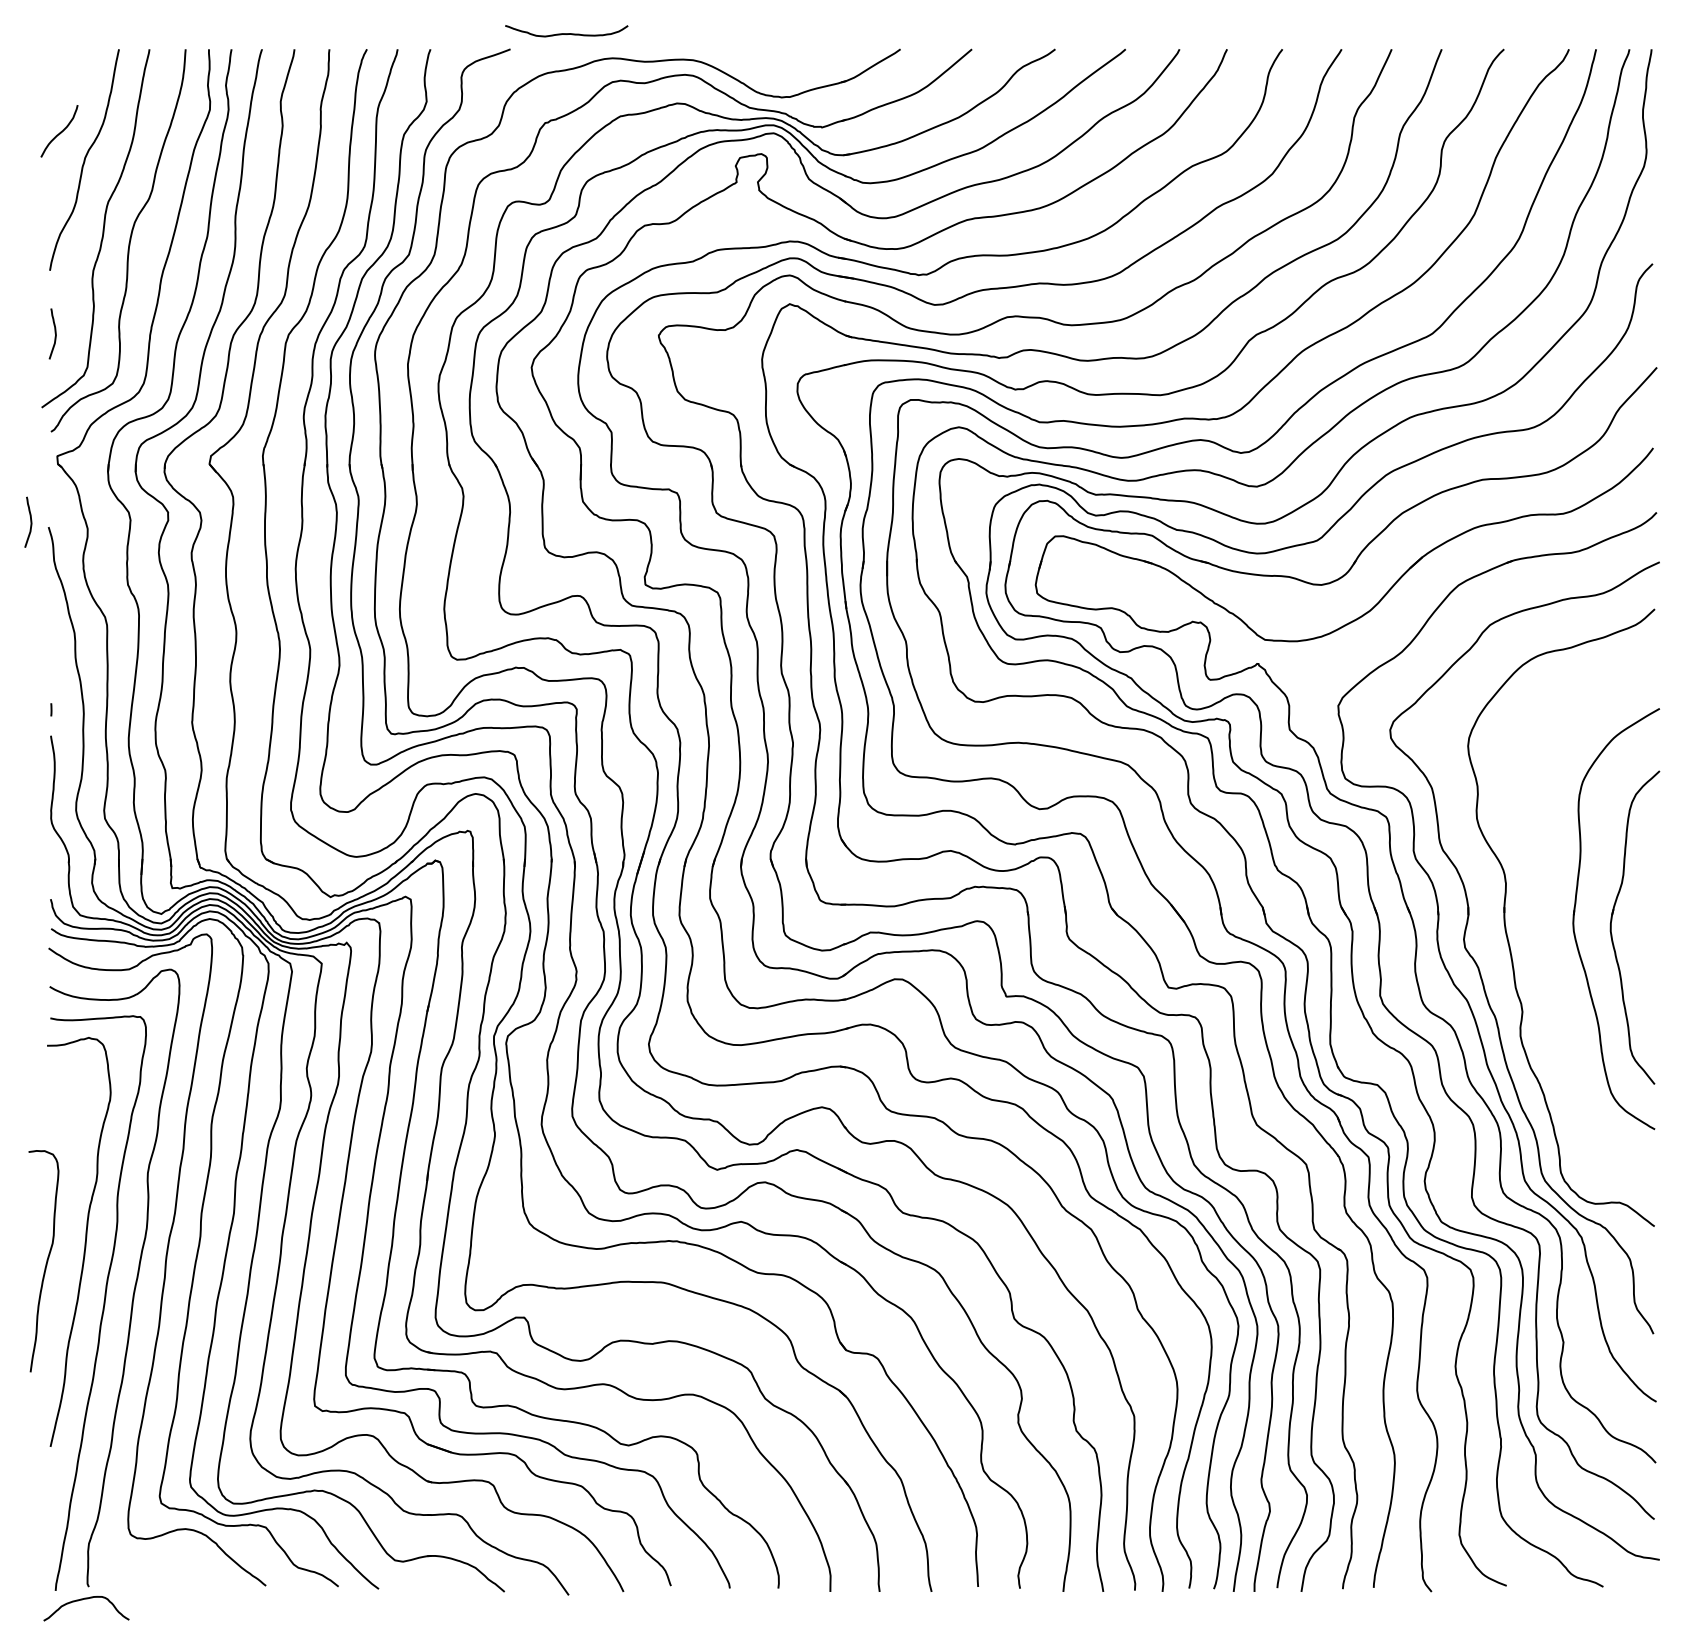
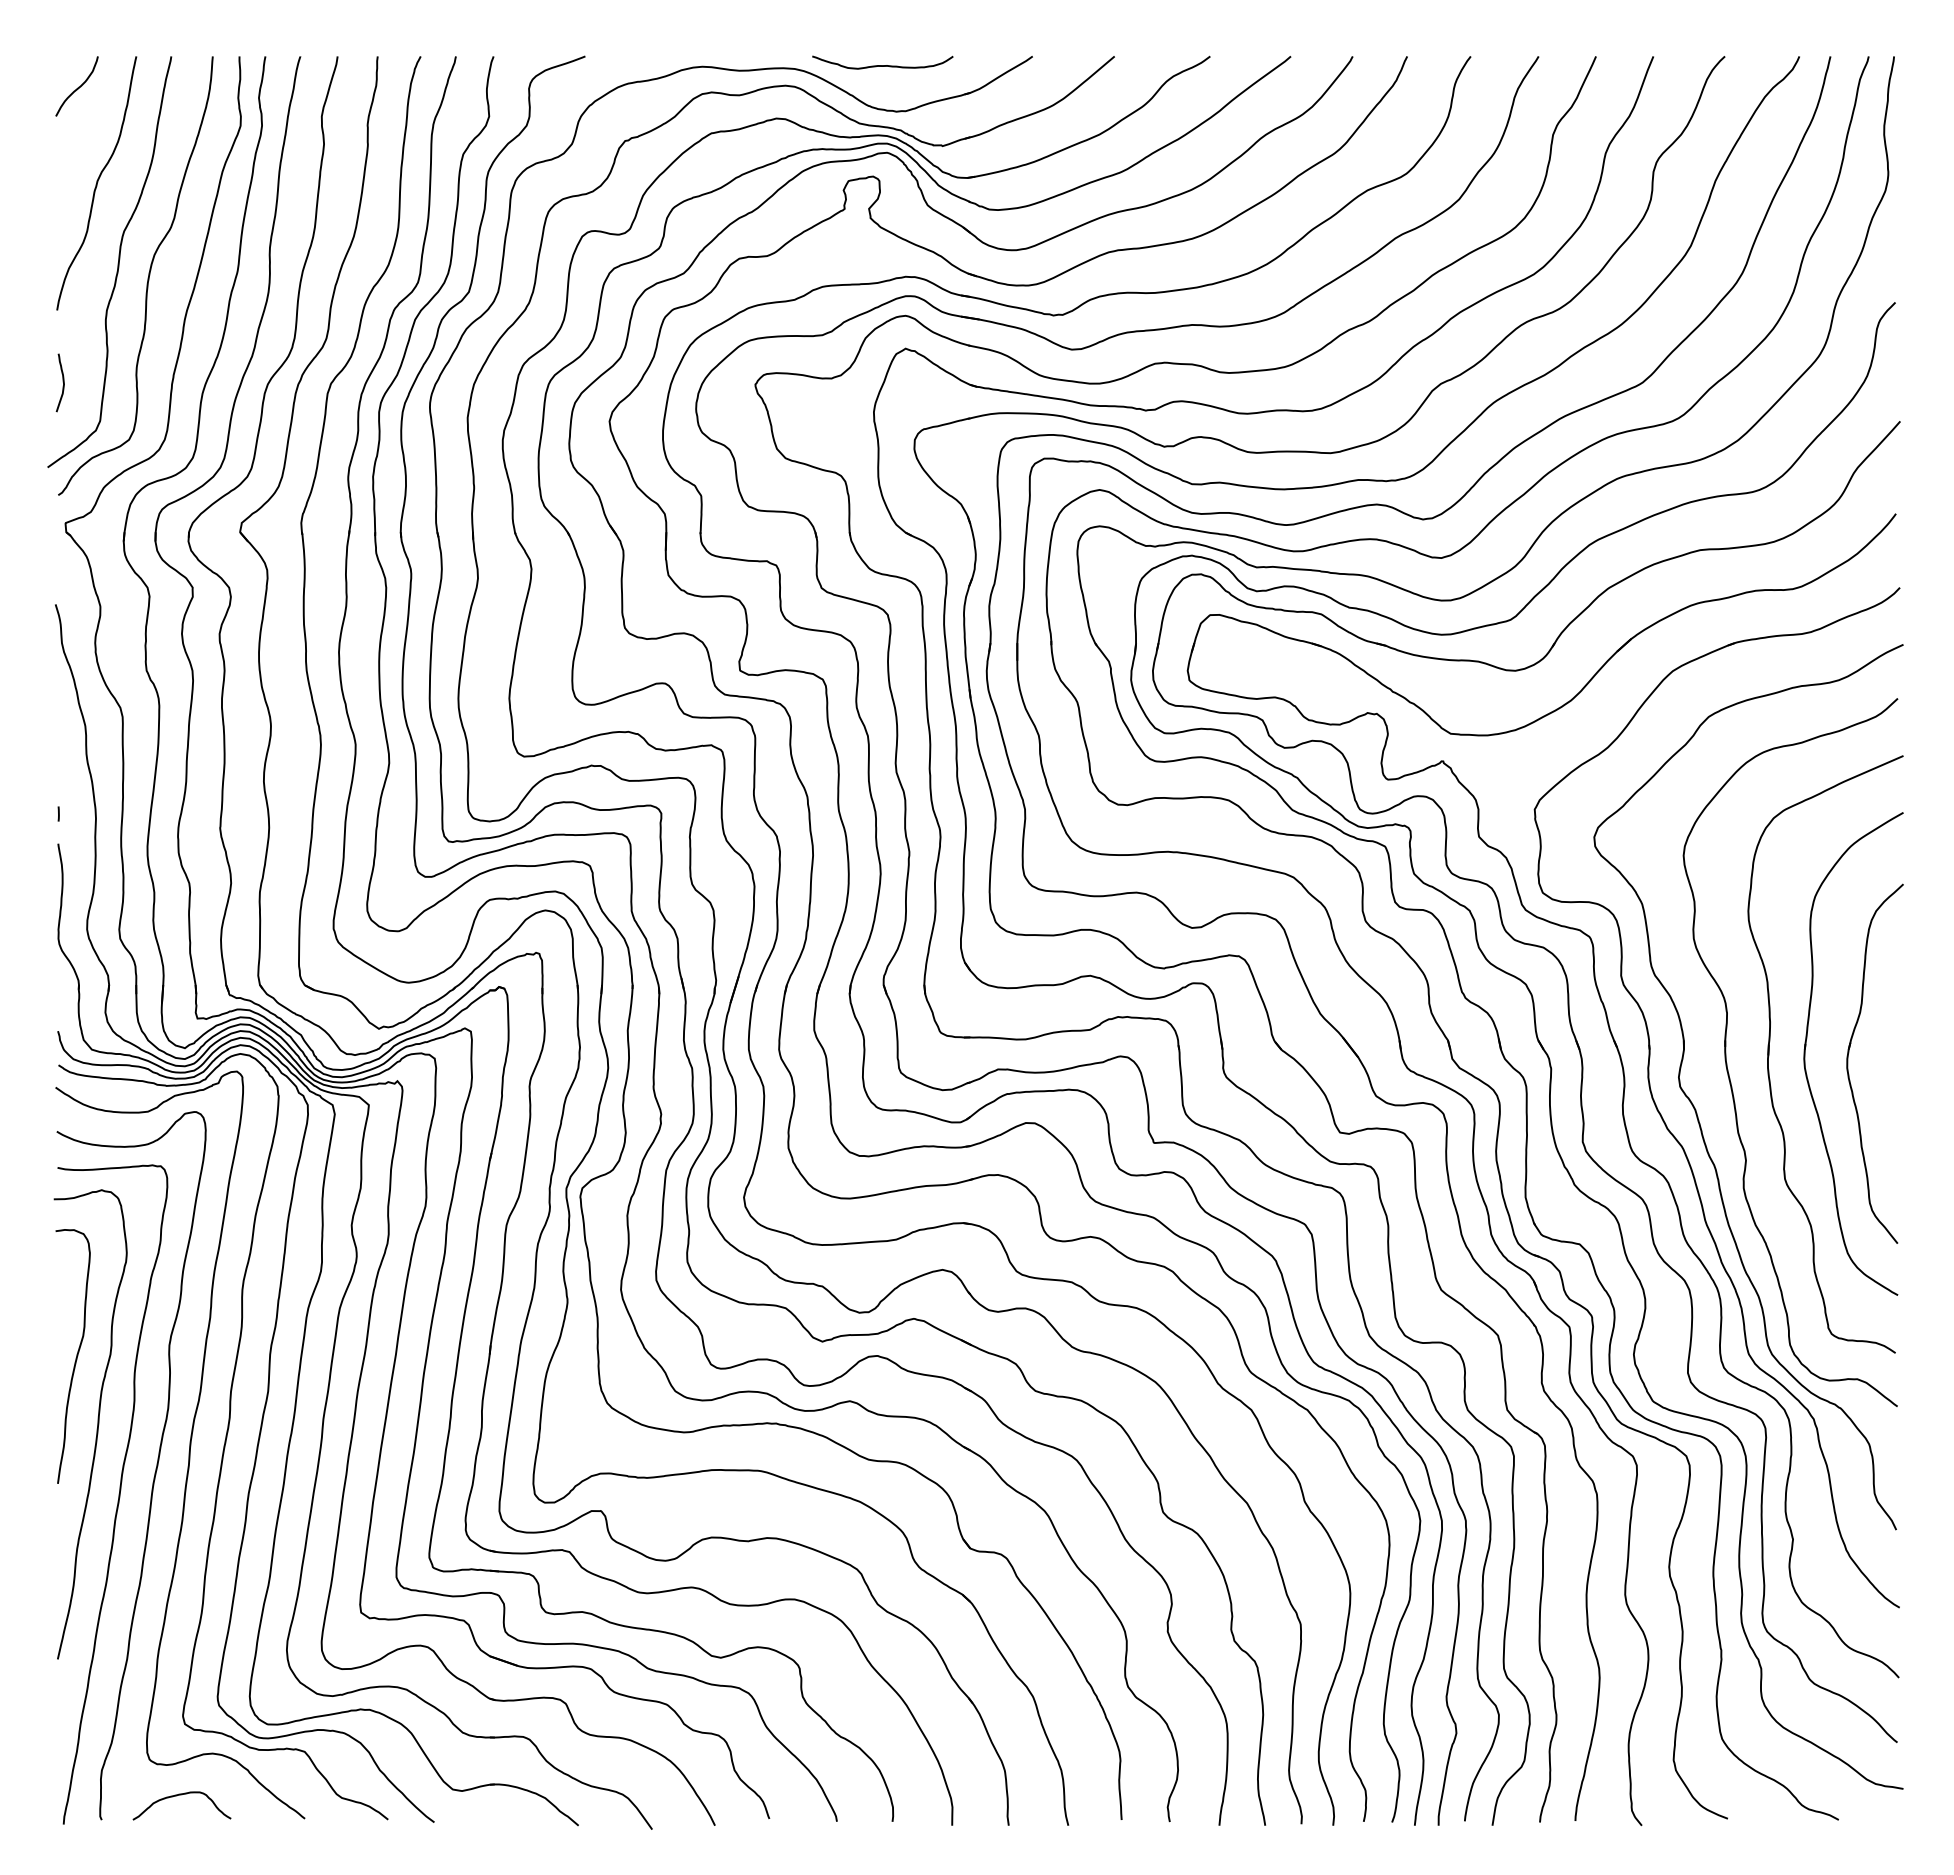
curve: (566, 33) -> (882, 65), moved
curve: (59, 132) -> (77, 87), moved
curve: (30, 521) -> (34, 598), removed
part: (1542, 919) -> (1769, 1054), added
curve: (45, 1263) -> (75, 1358), moved
curve: (86, 1599) -> (181, 1795), moved

